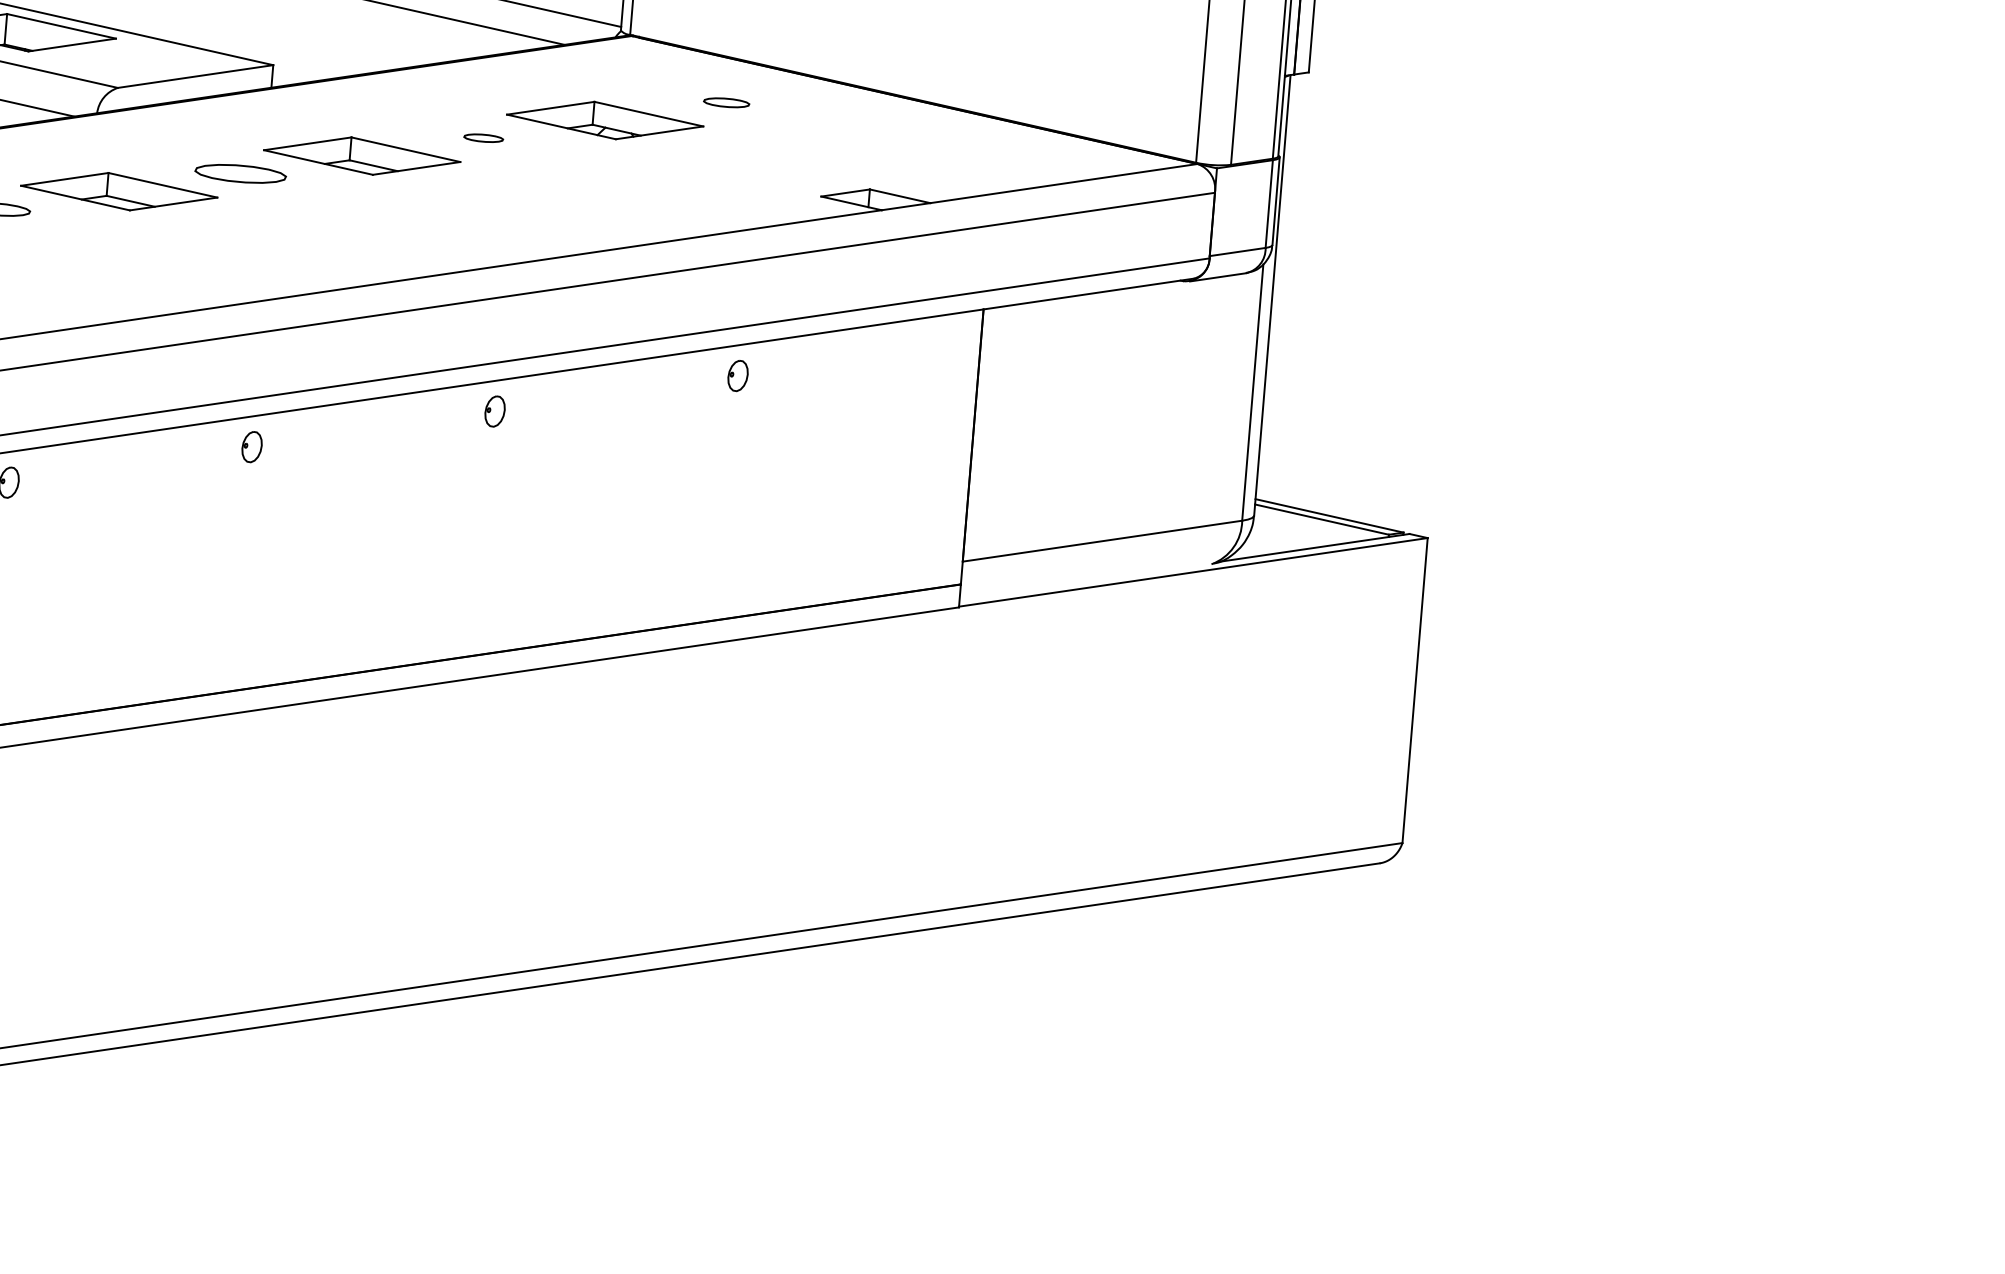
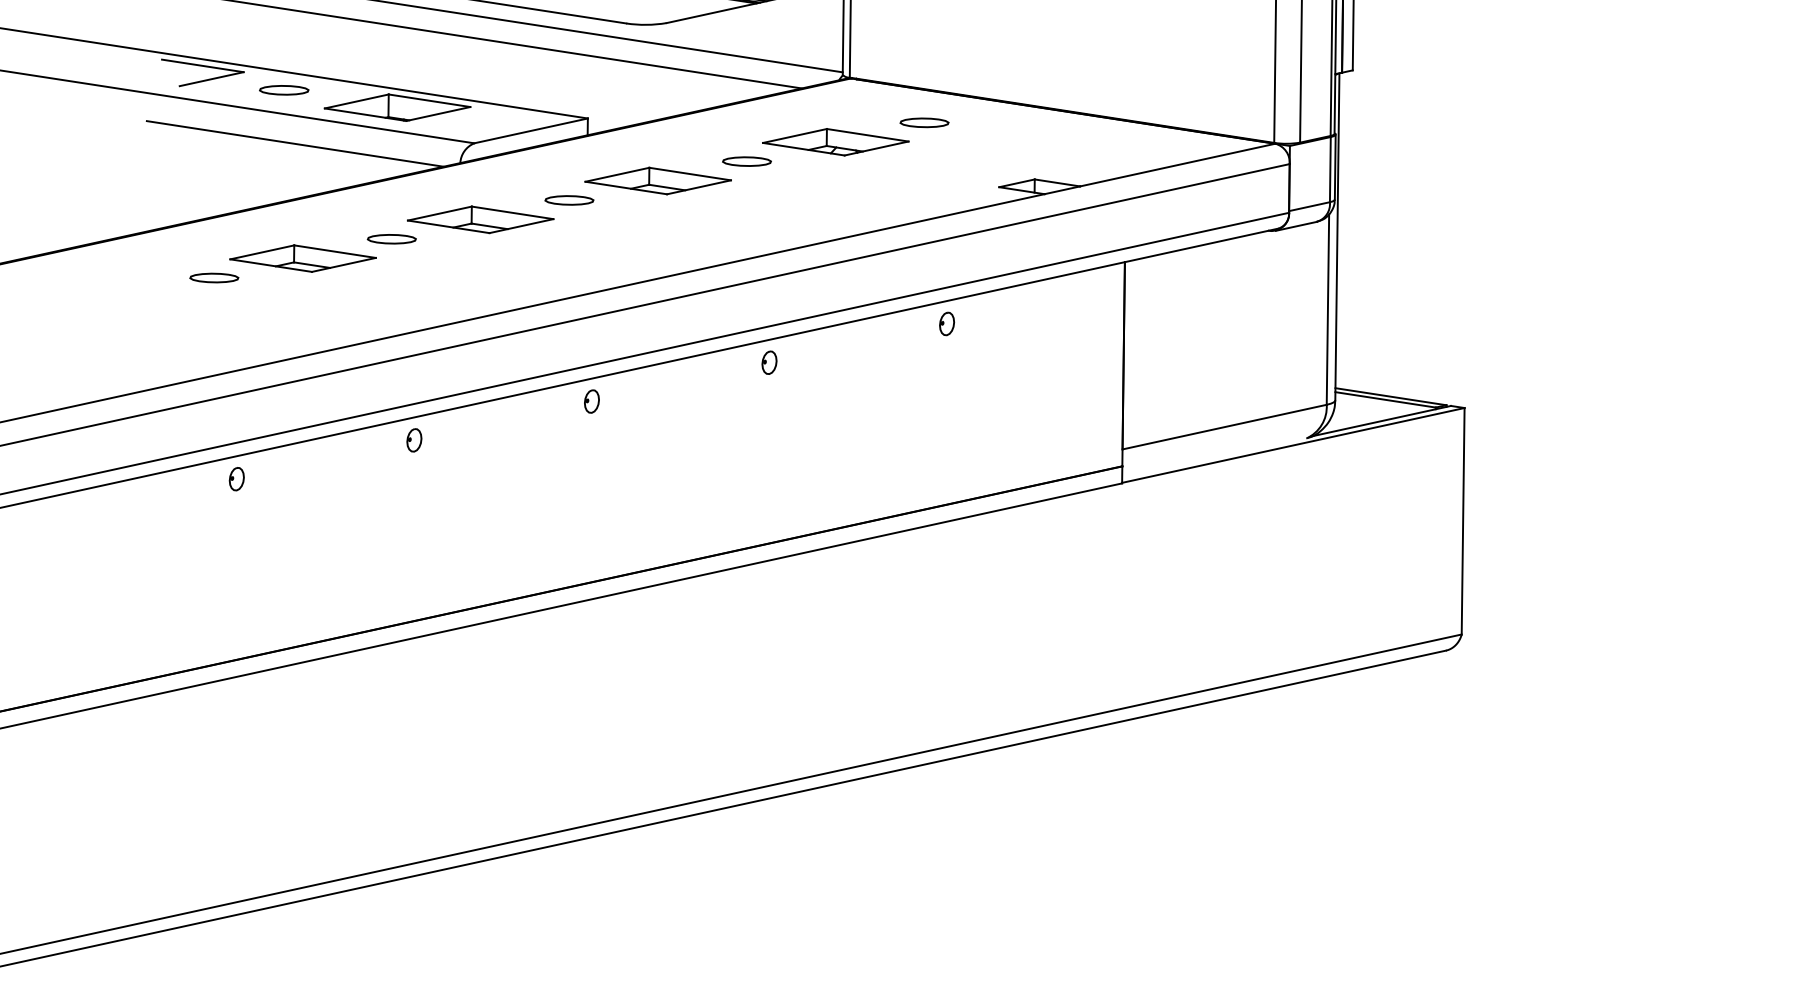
part: (726, 102) -> (924, 122), size x1.43
part: (483, 138) -> (746, 161), size x1.67
part: (240, 173) -> (569, 200), size x0.71

